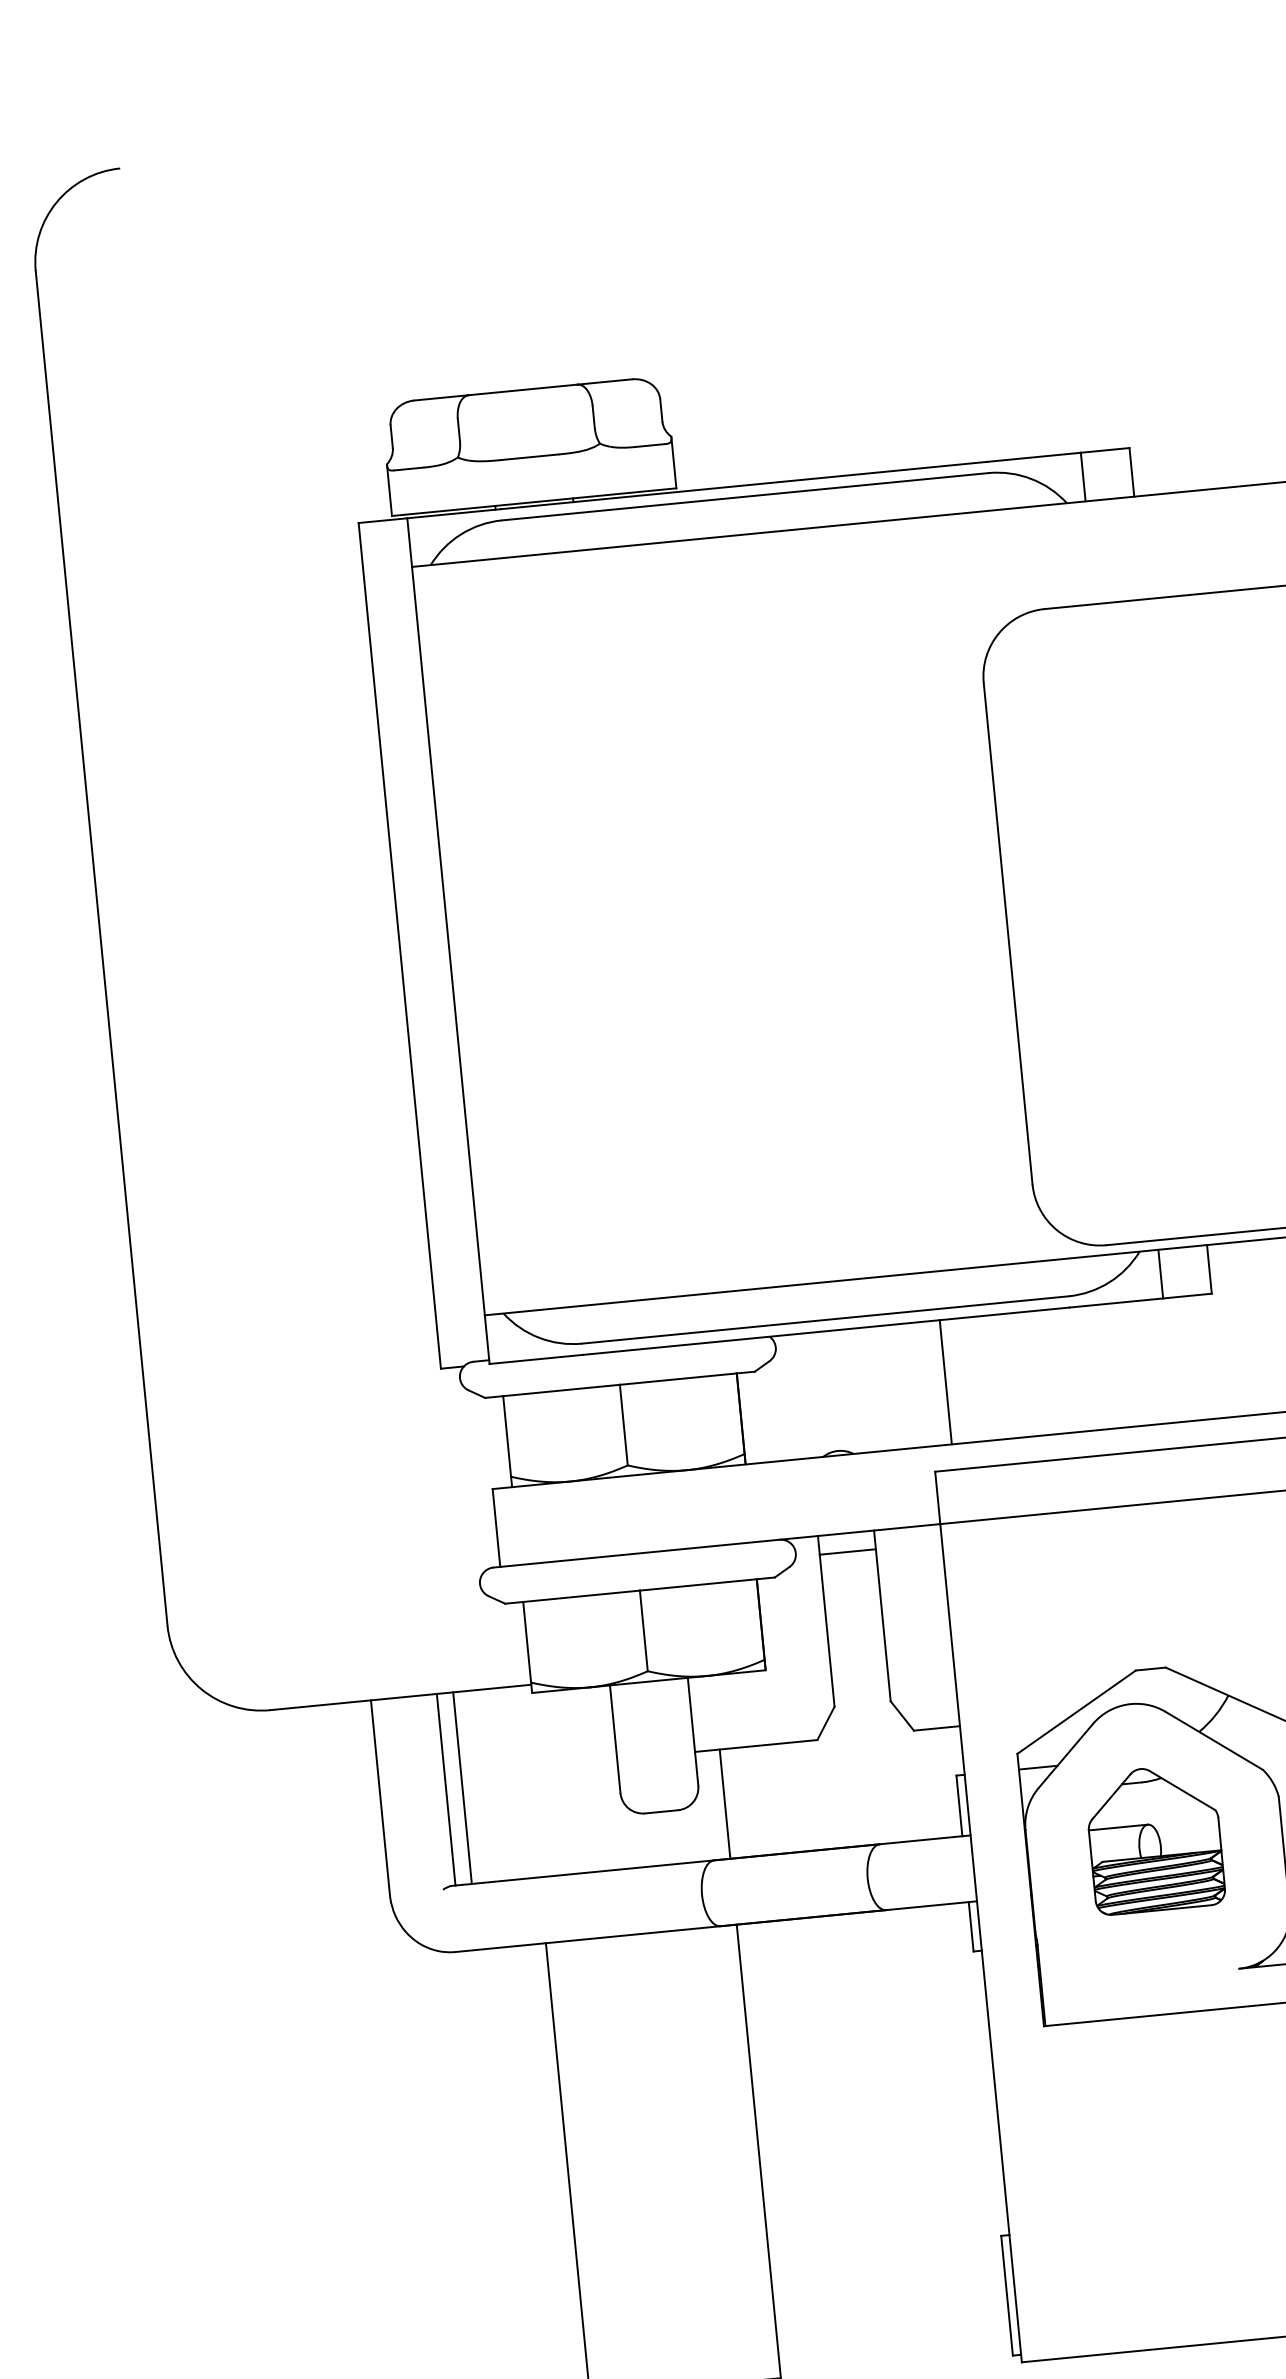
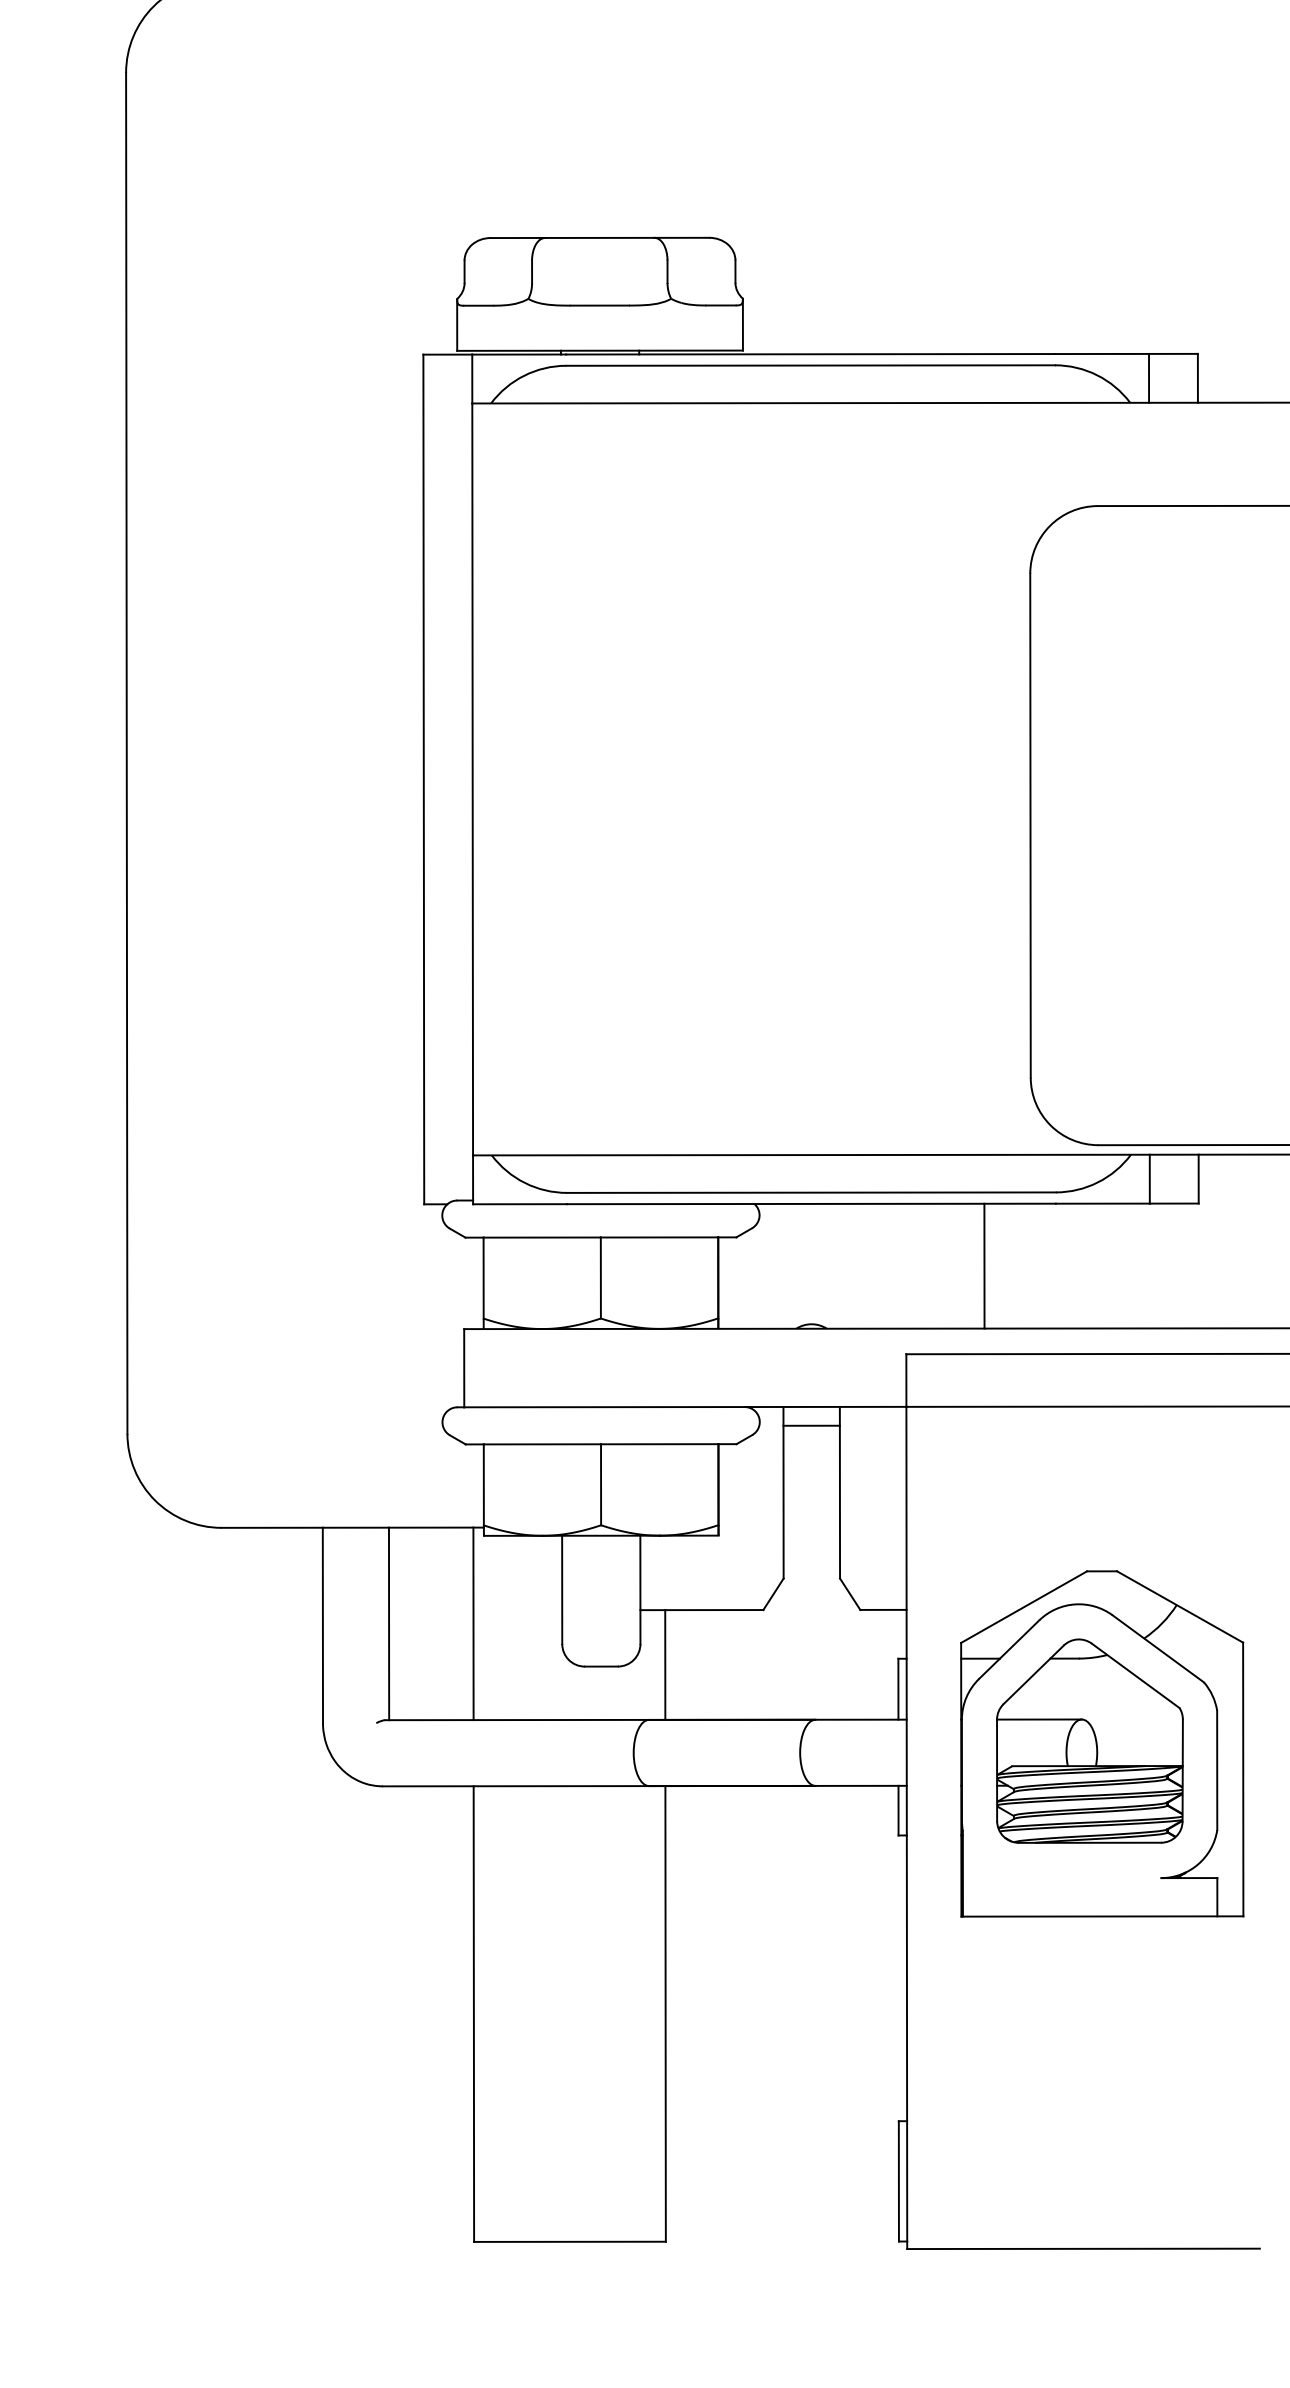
line: (945, 1381) -> (984, 1265), moved
line: (462, 1787) -> (473, 1623), moved
part: (1154, 1838) -> (1089, 1740), size x1.43

